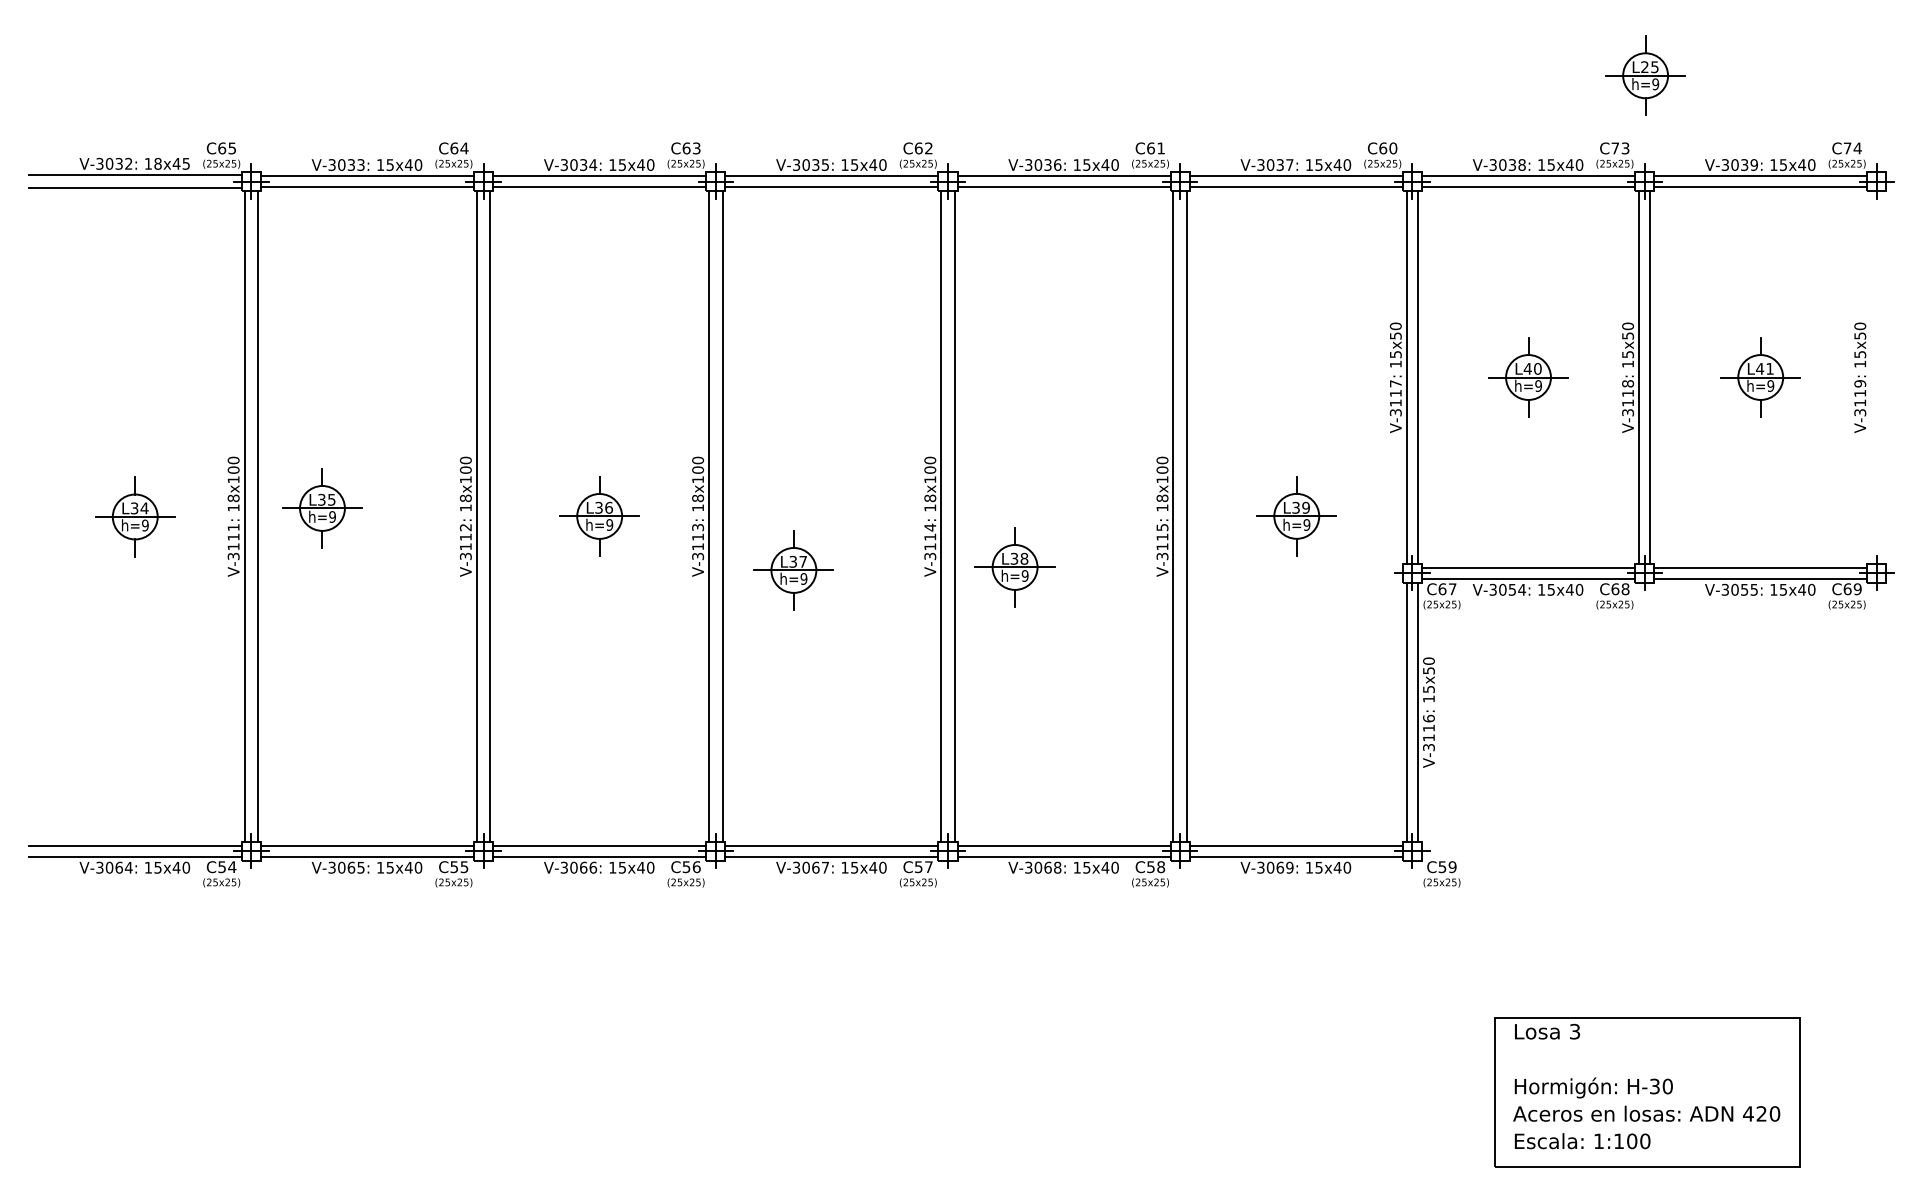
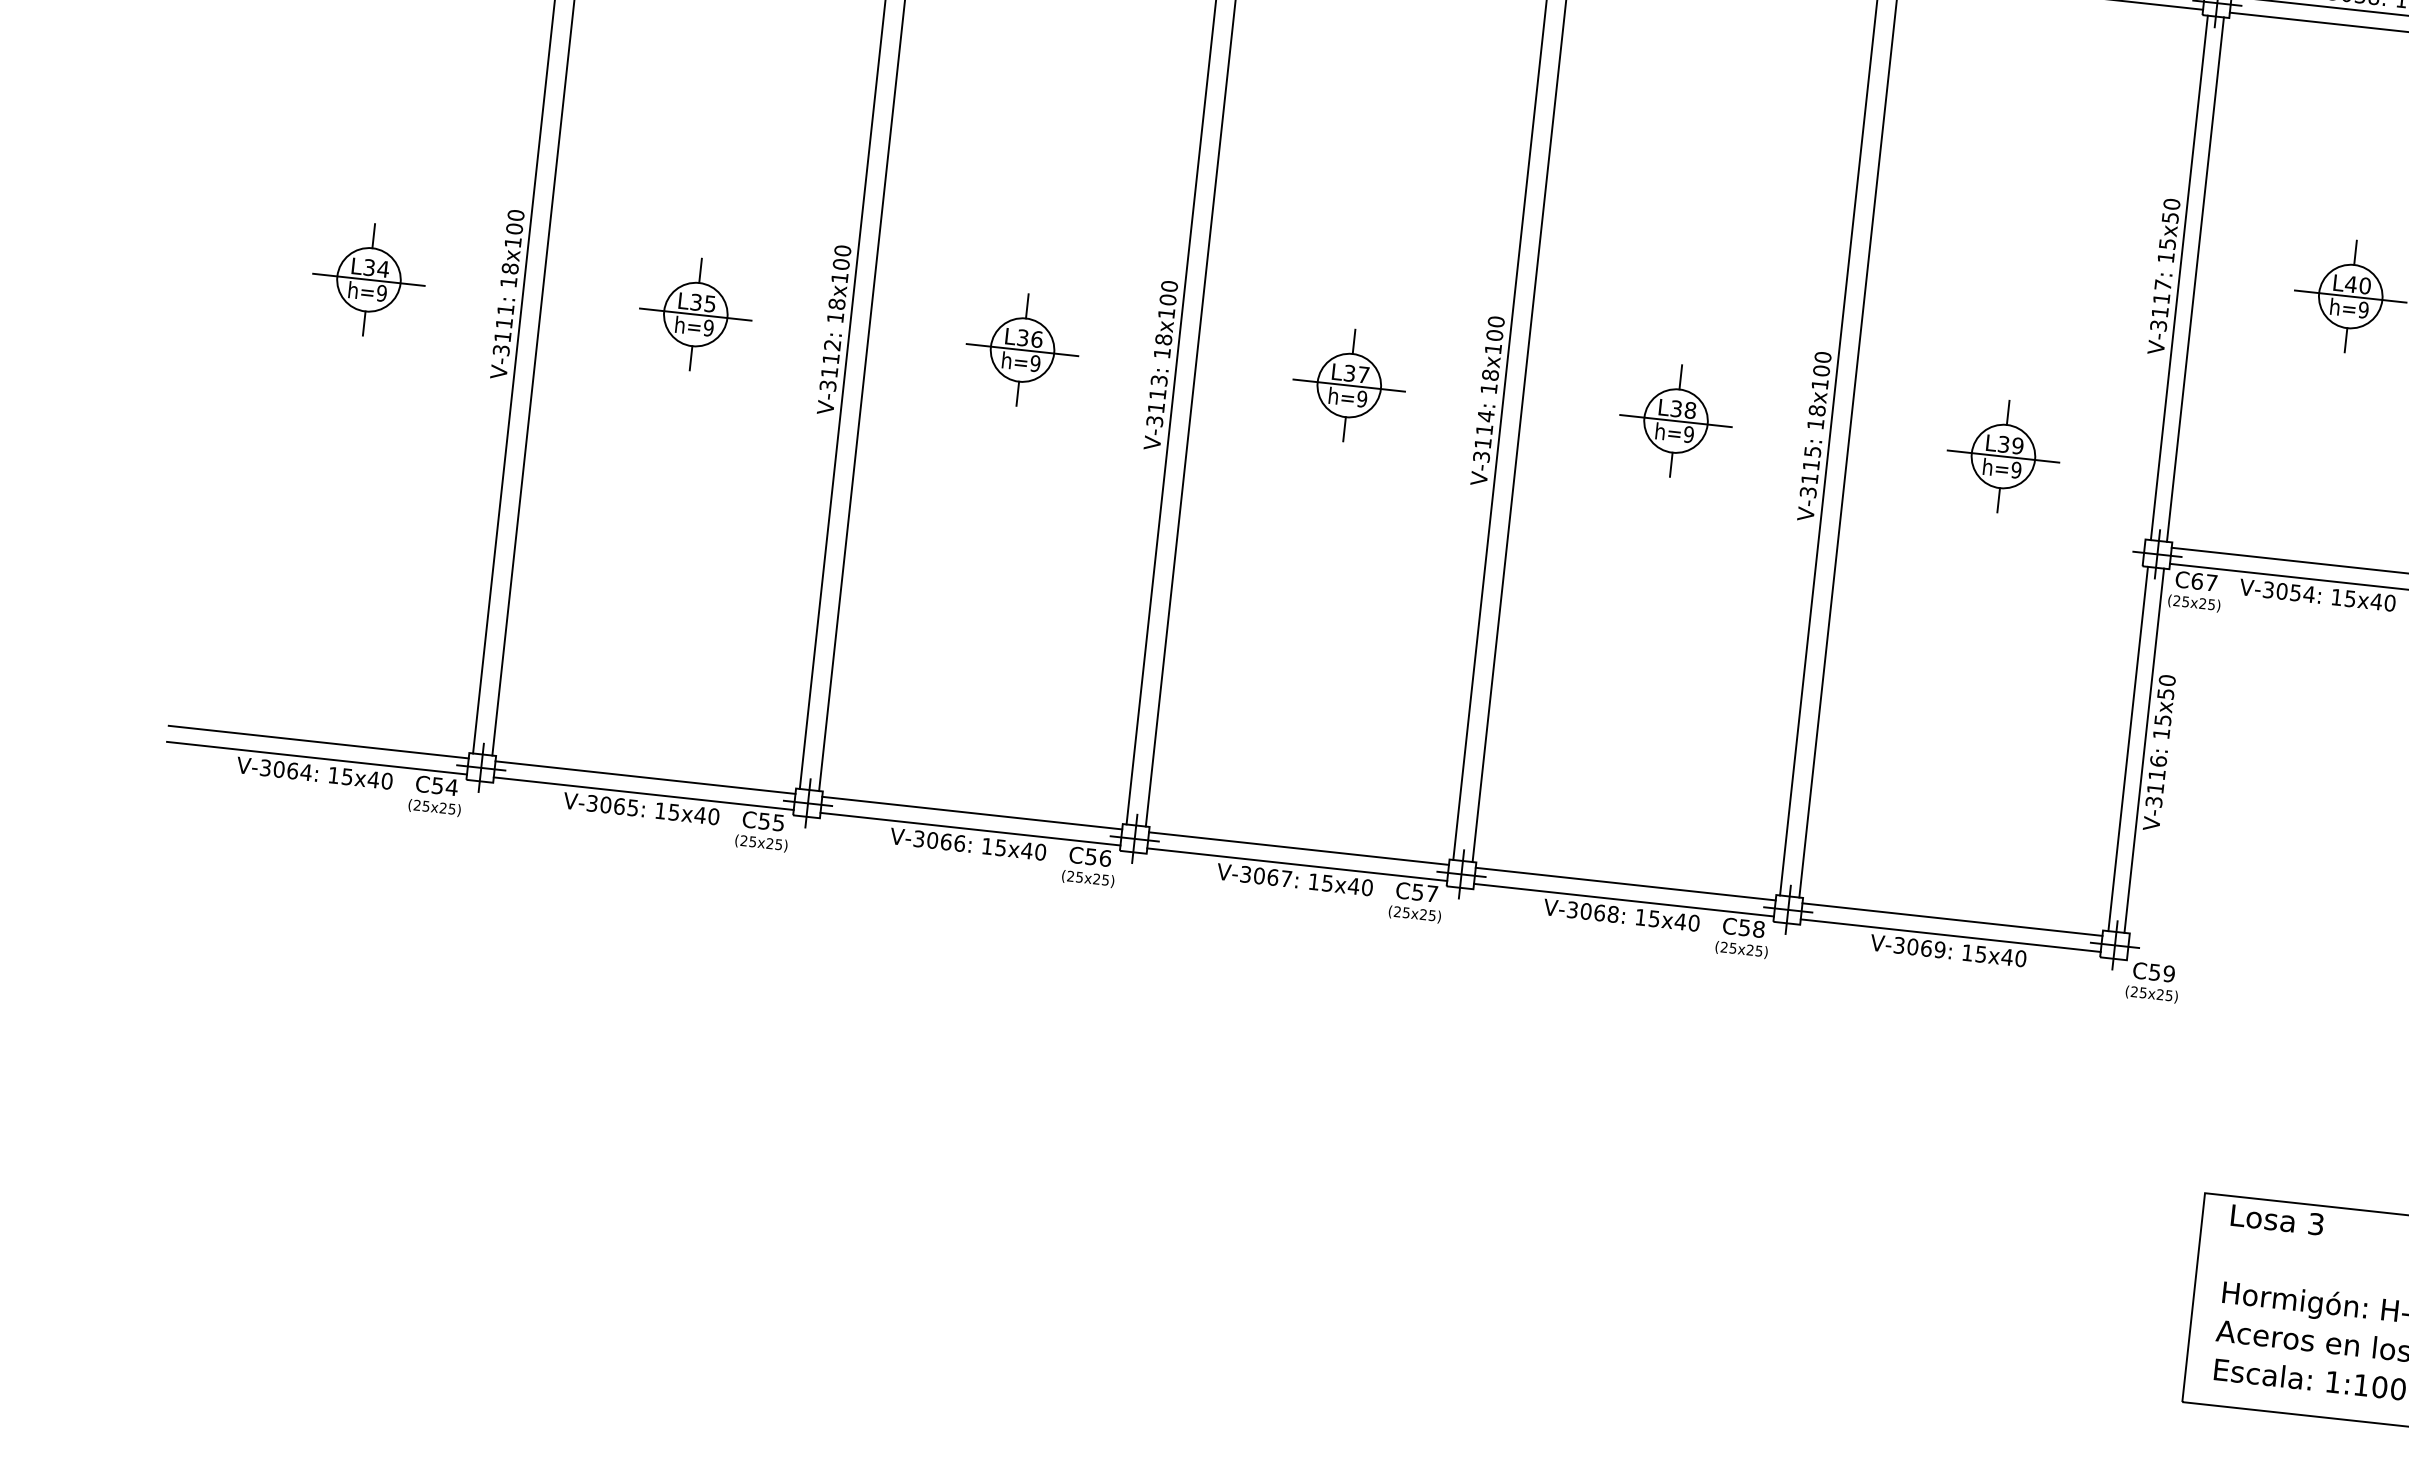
part: (322, 508) -> (695, 314), moved
part: (1014, 567) -> (1675, 421), moved
part: (793, 570) -> (1348, 385), moved

